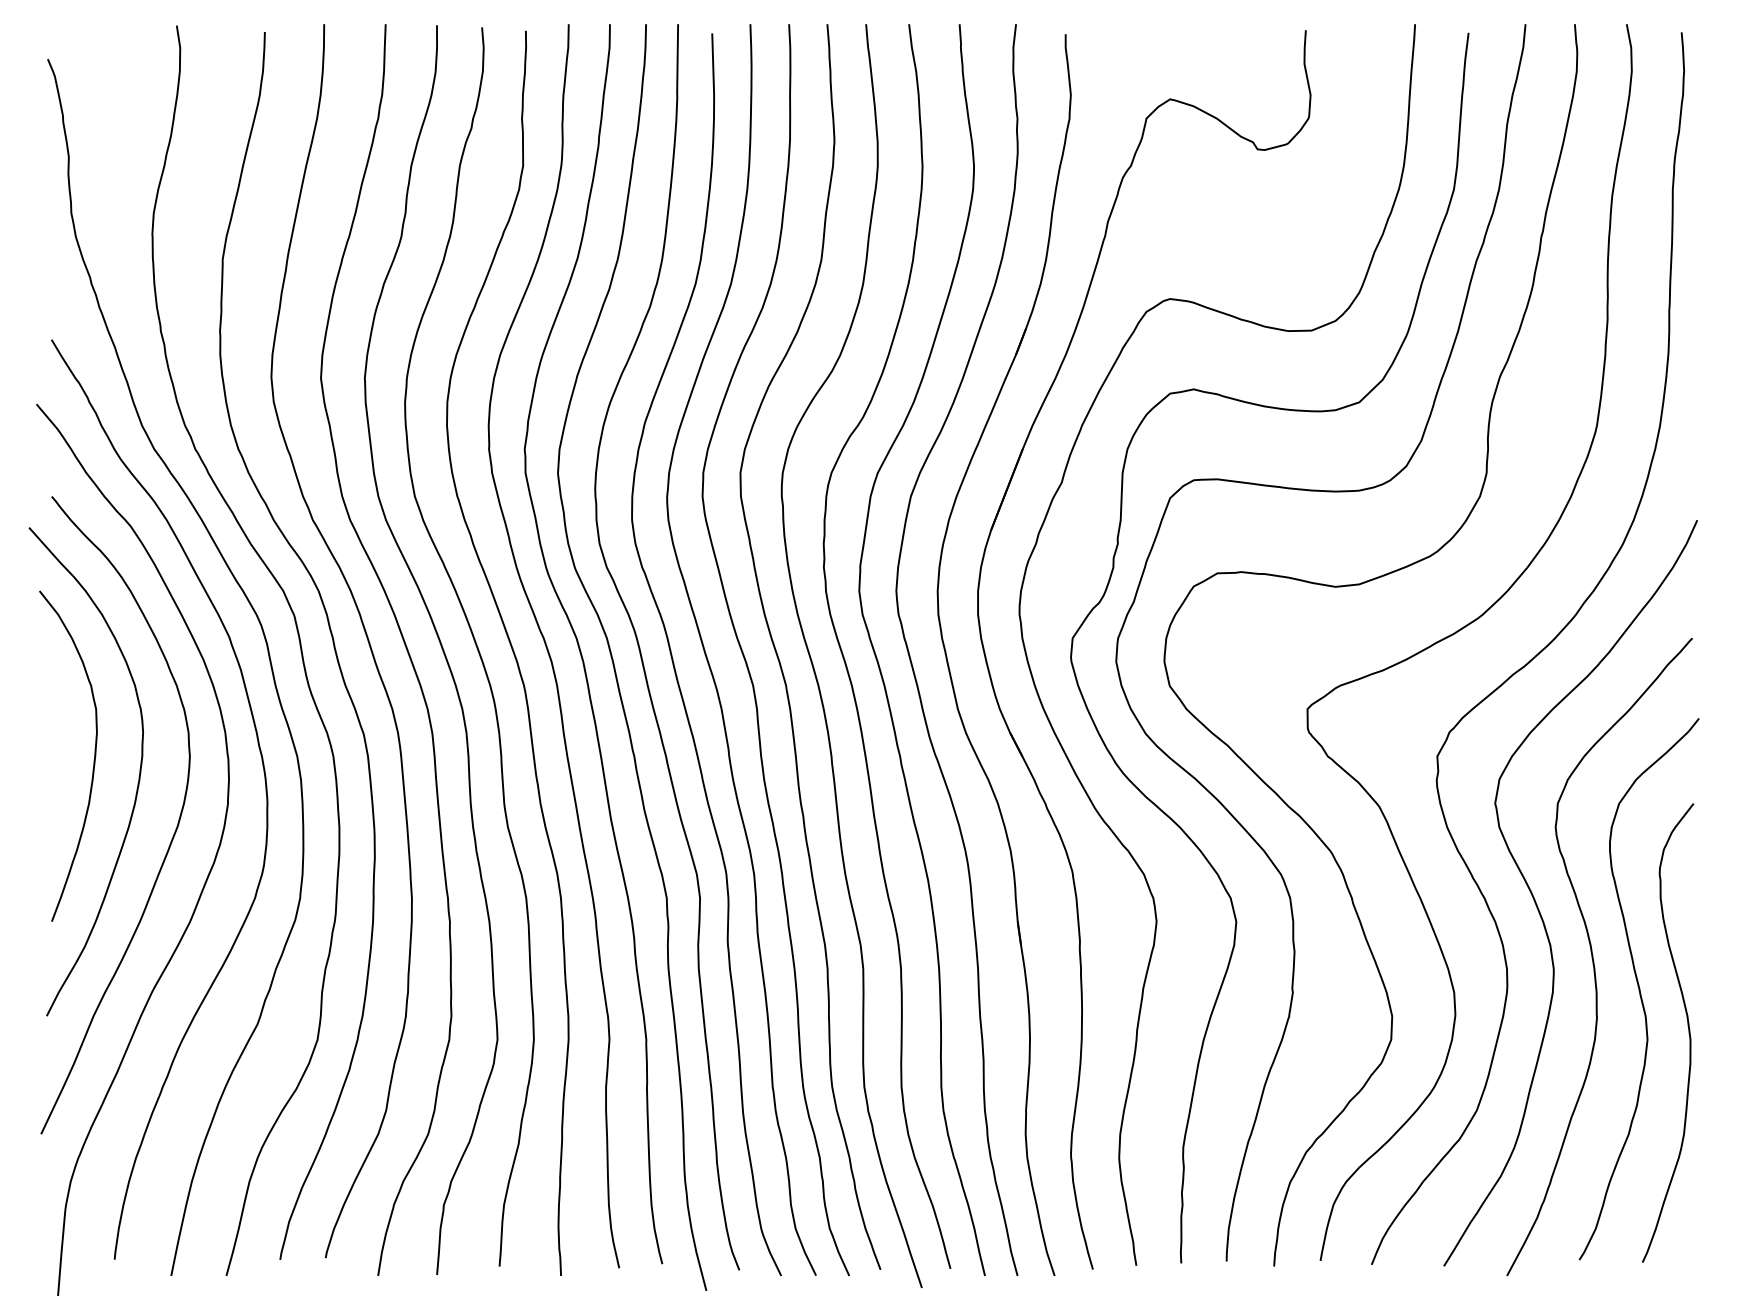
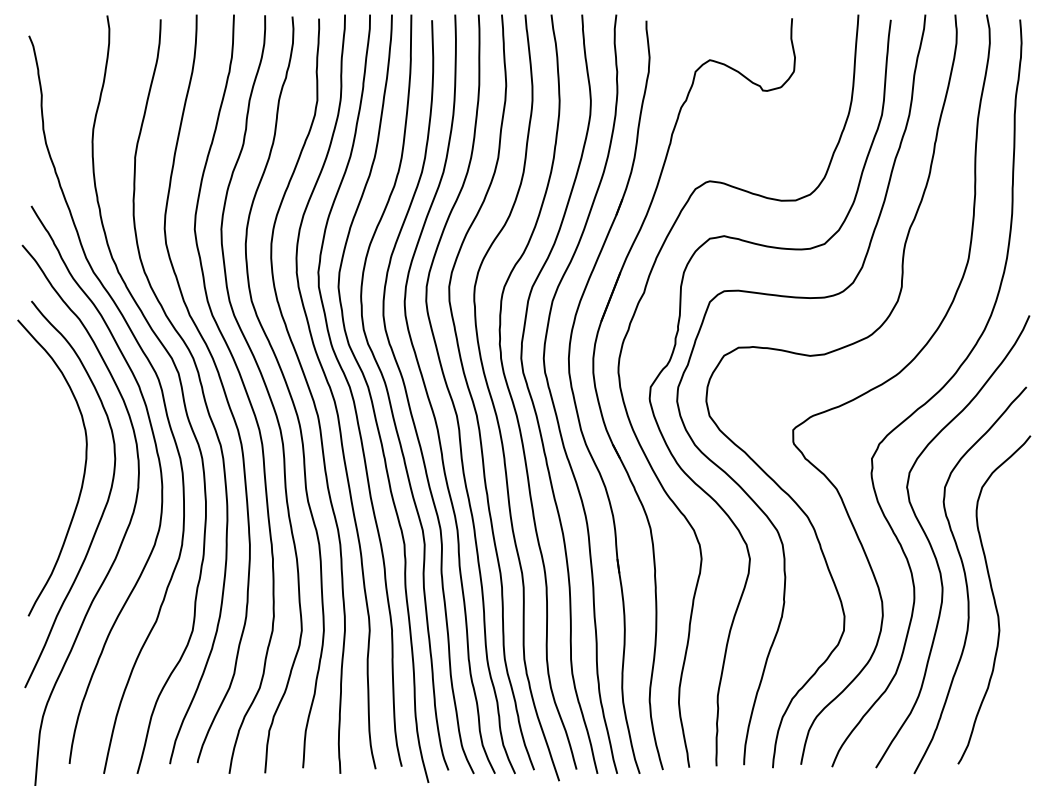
curve: (93, 755) -> (56, 458), removed
curve: (1687, 1031) -> (1023, 625), removed

